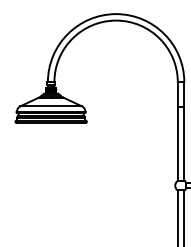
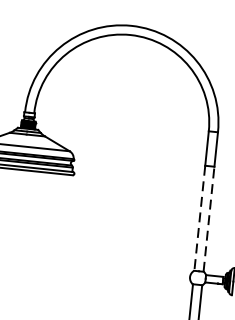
line: (184, 143) -> (209, 218), solid -> dashed
line: (177, 144) -> (199, 219), solid -> dashed

